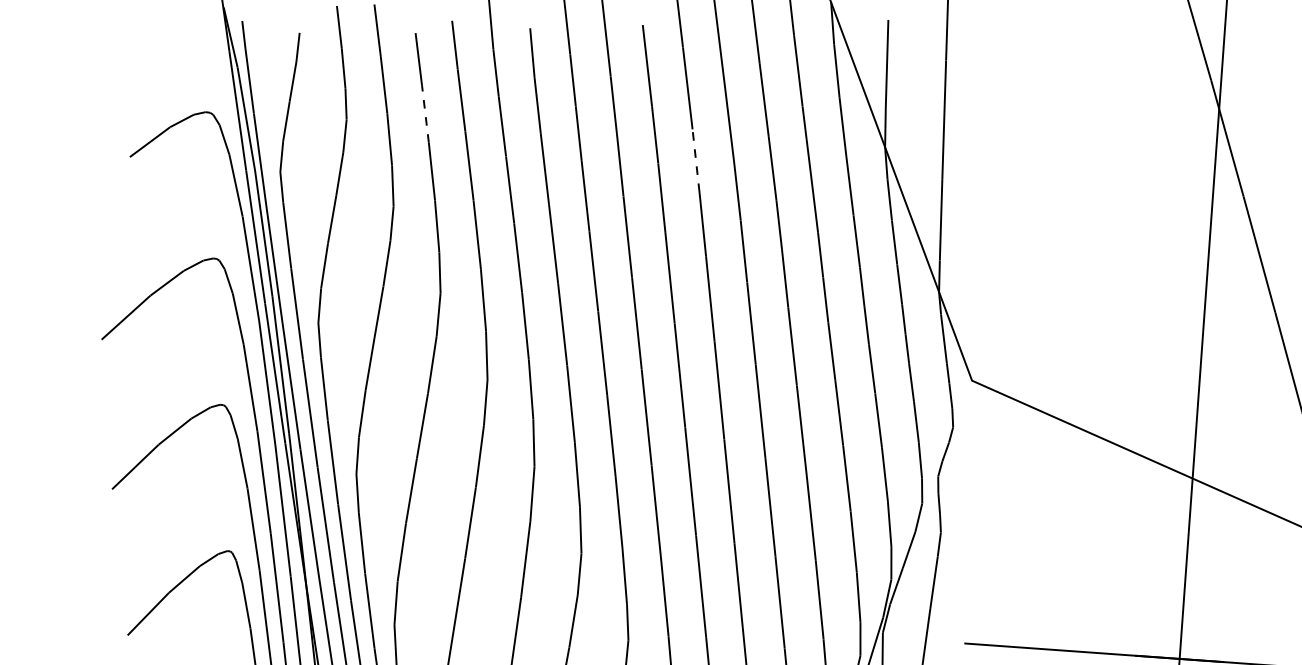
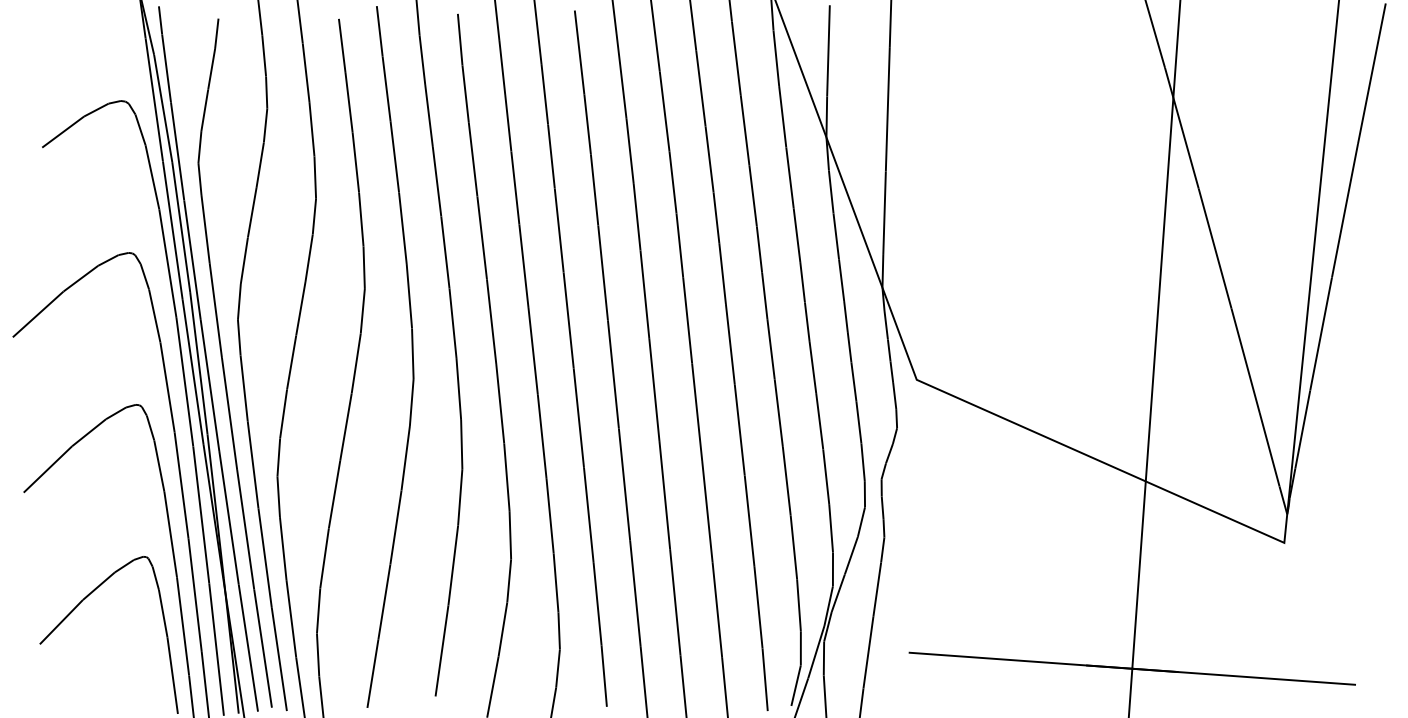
line: (425, 113) -> (349, 102), dashed -> solid
line: (696, 160) -> (630, 151), dashed -> solid

